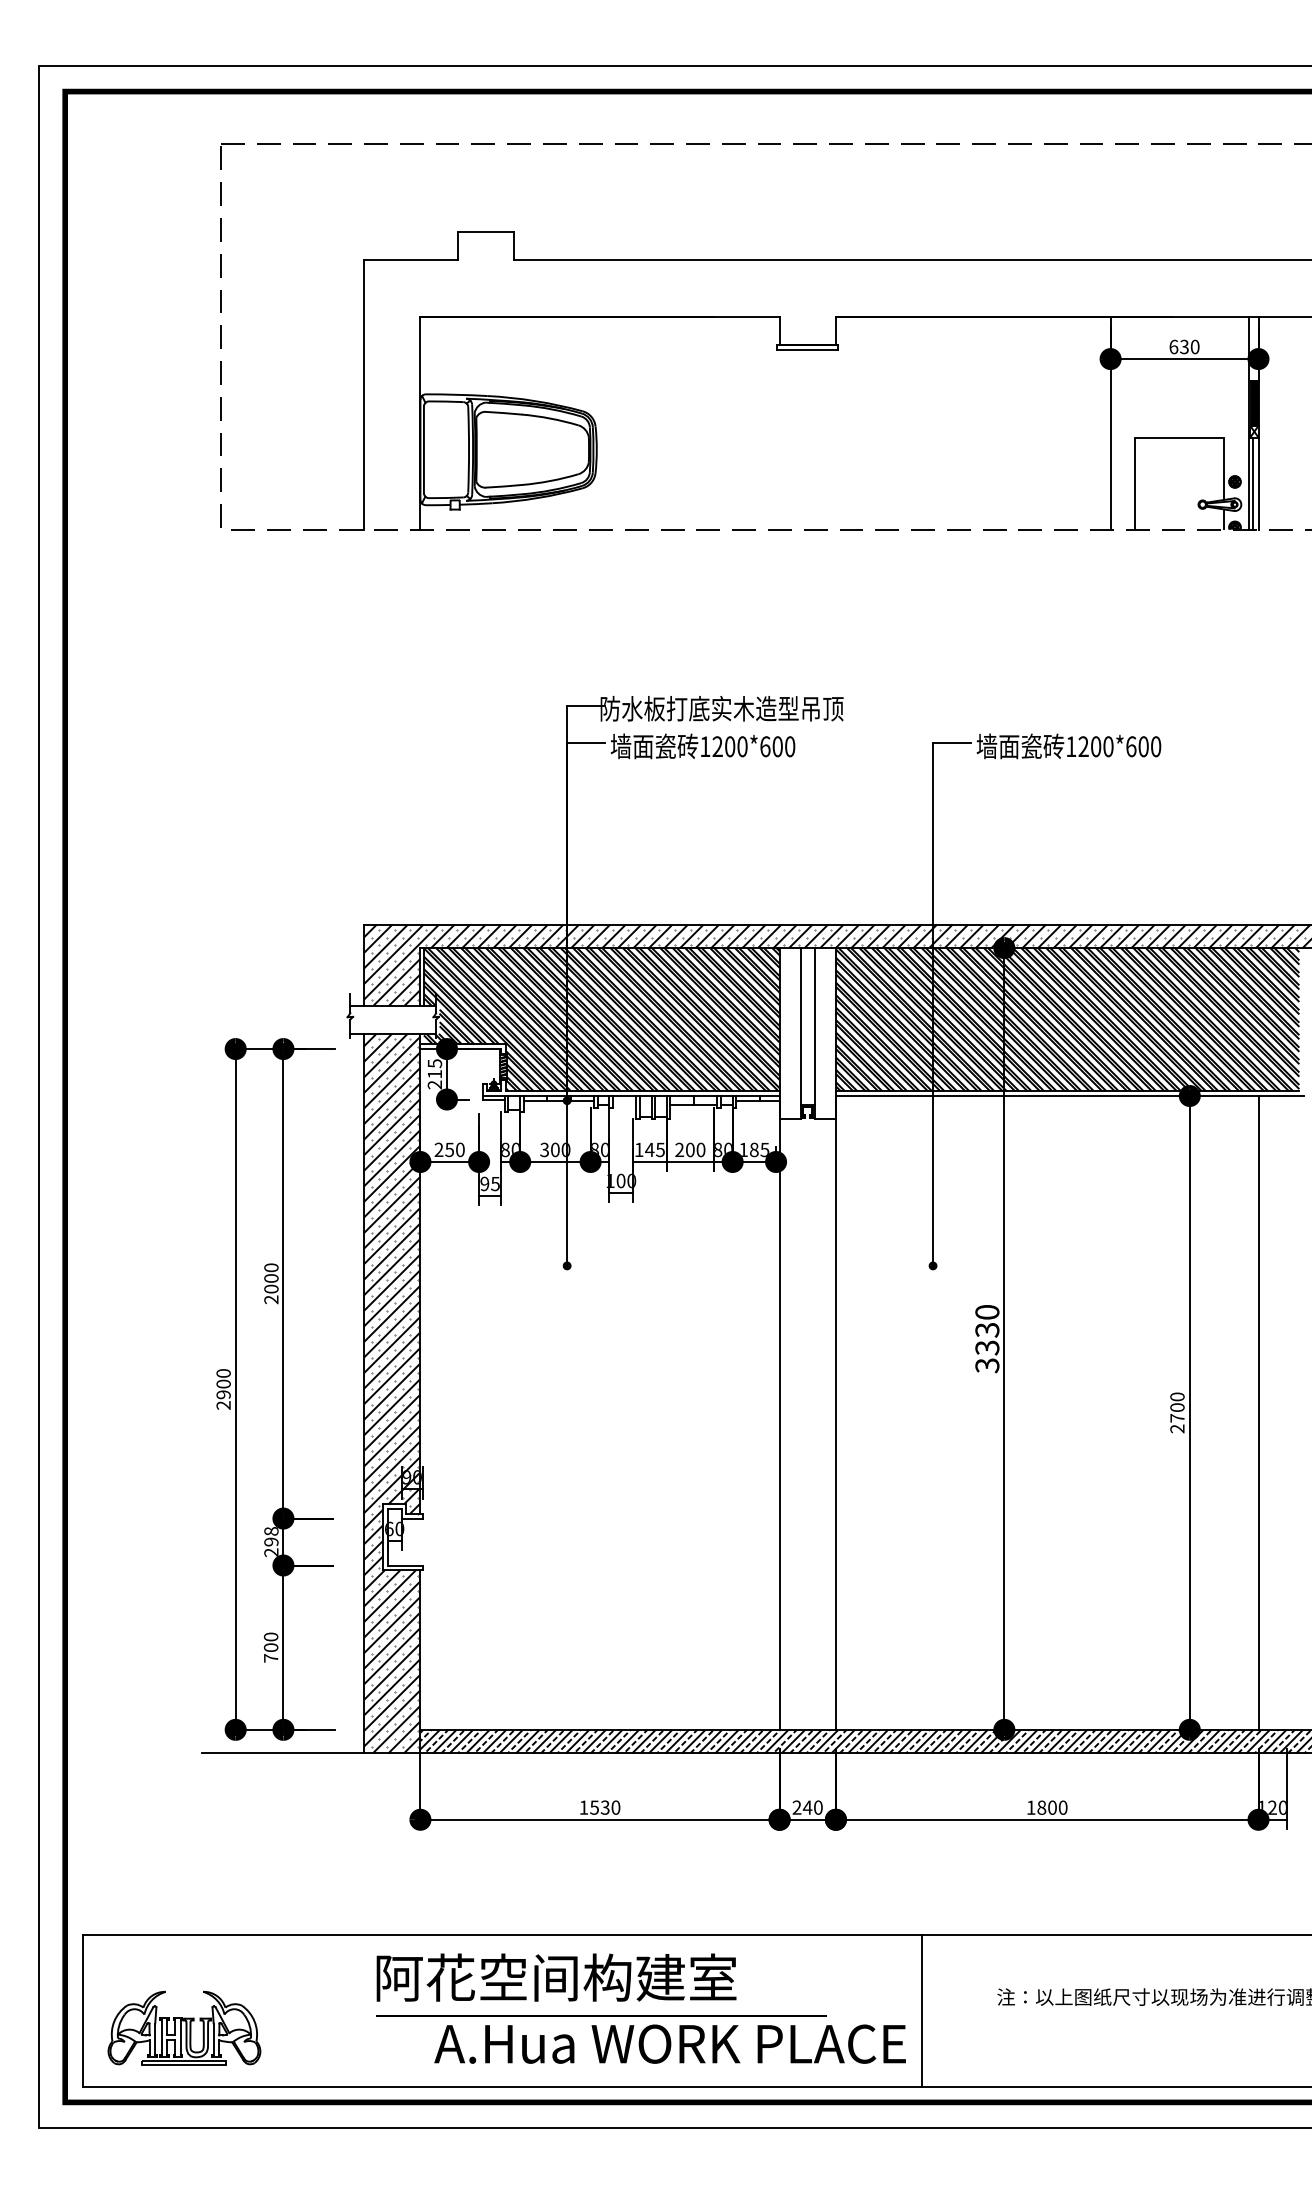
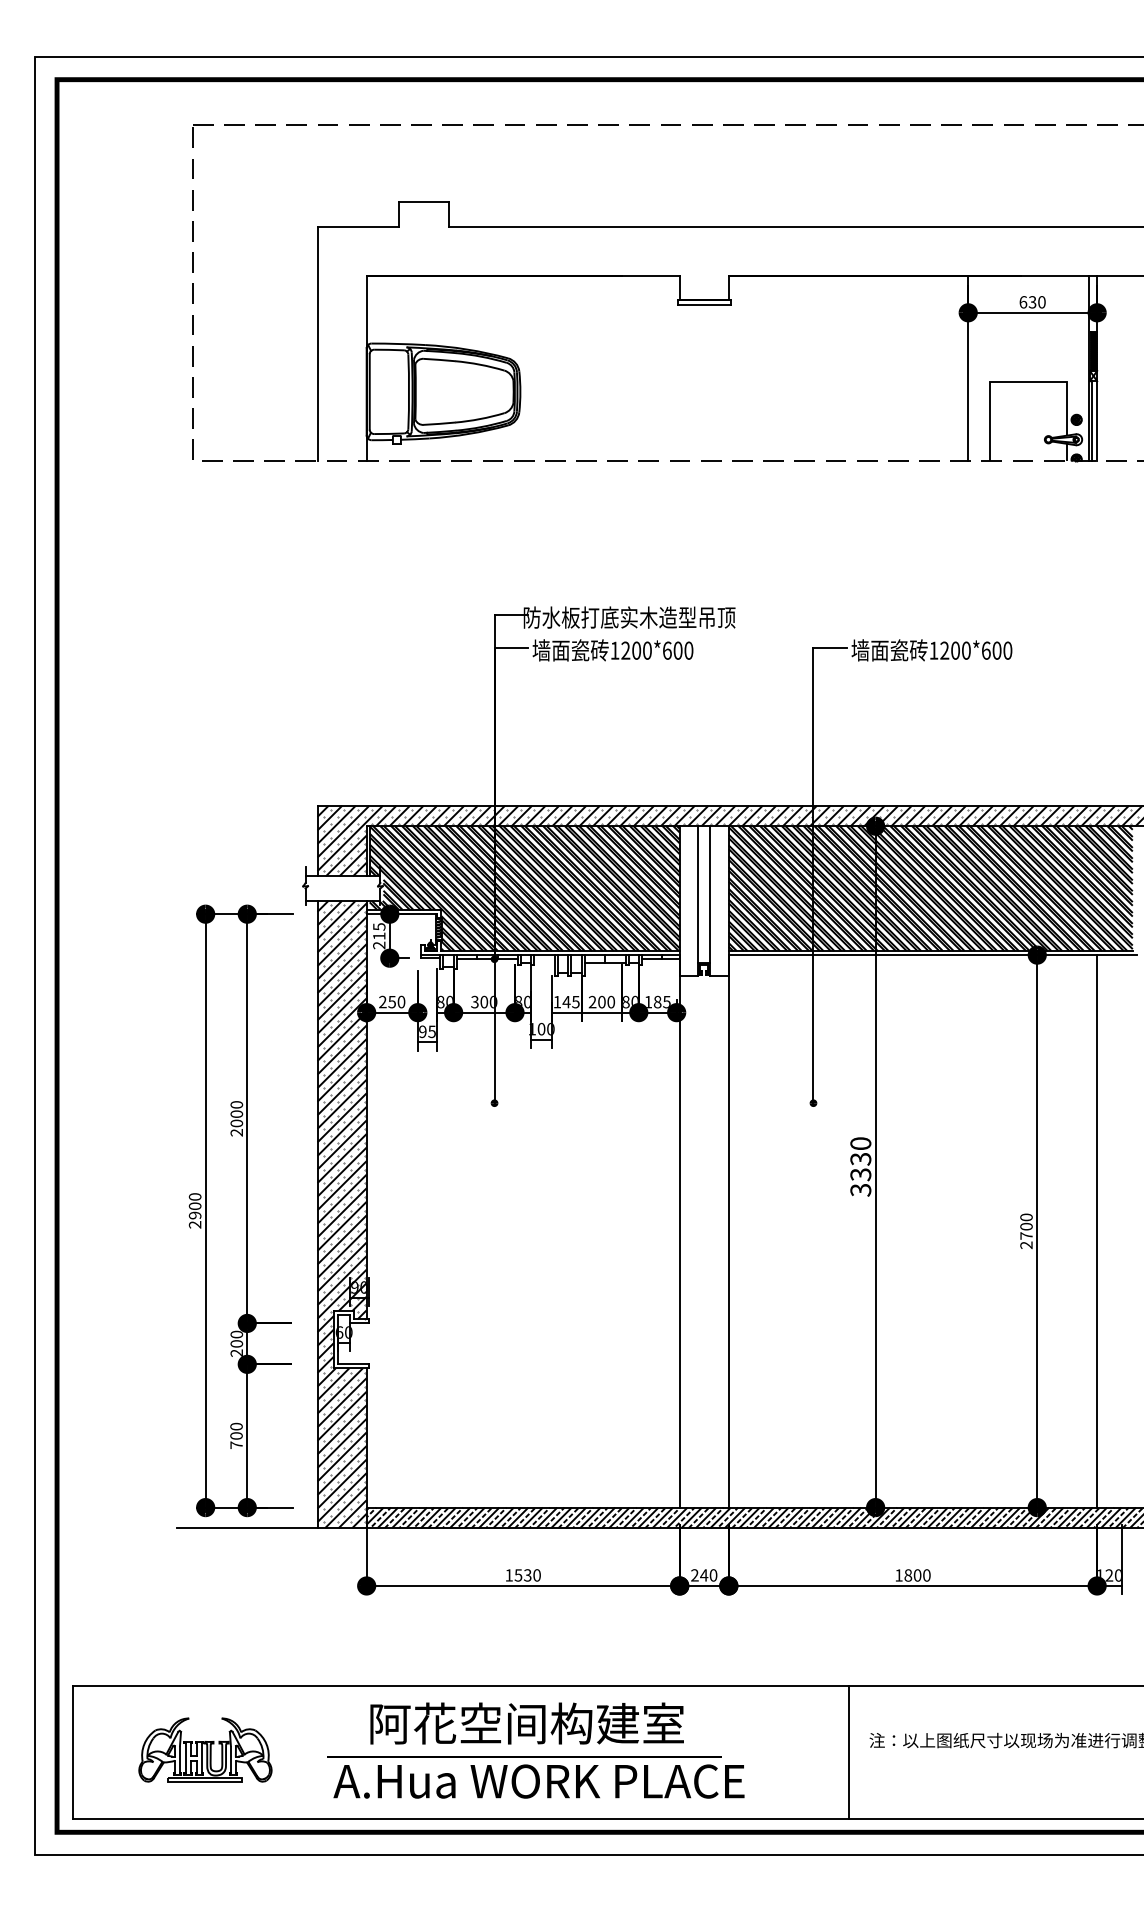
text: (271, 1536) -> (236, 1339), 298 -> 200
text: (556, 1977) -> (527, 1723), moved
line: (922, 2010) -> (848, 1752), moved
part: (184, 2027) -> (205, 1749), moved
text: (669, 2043) -> (538, 1780), moved

